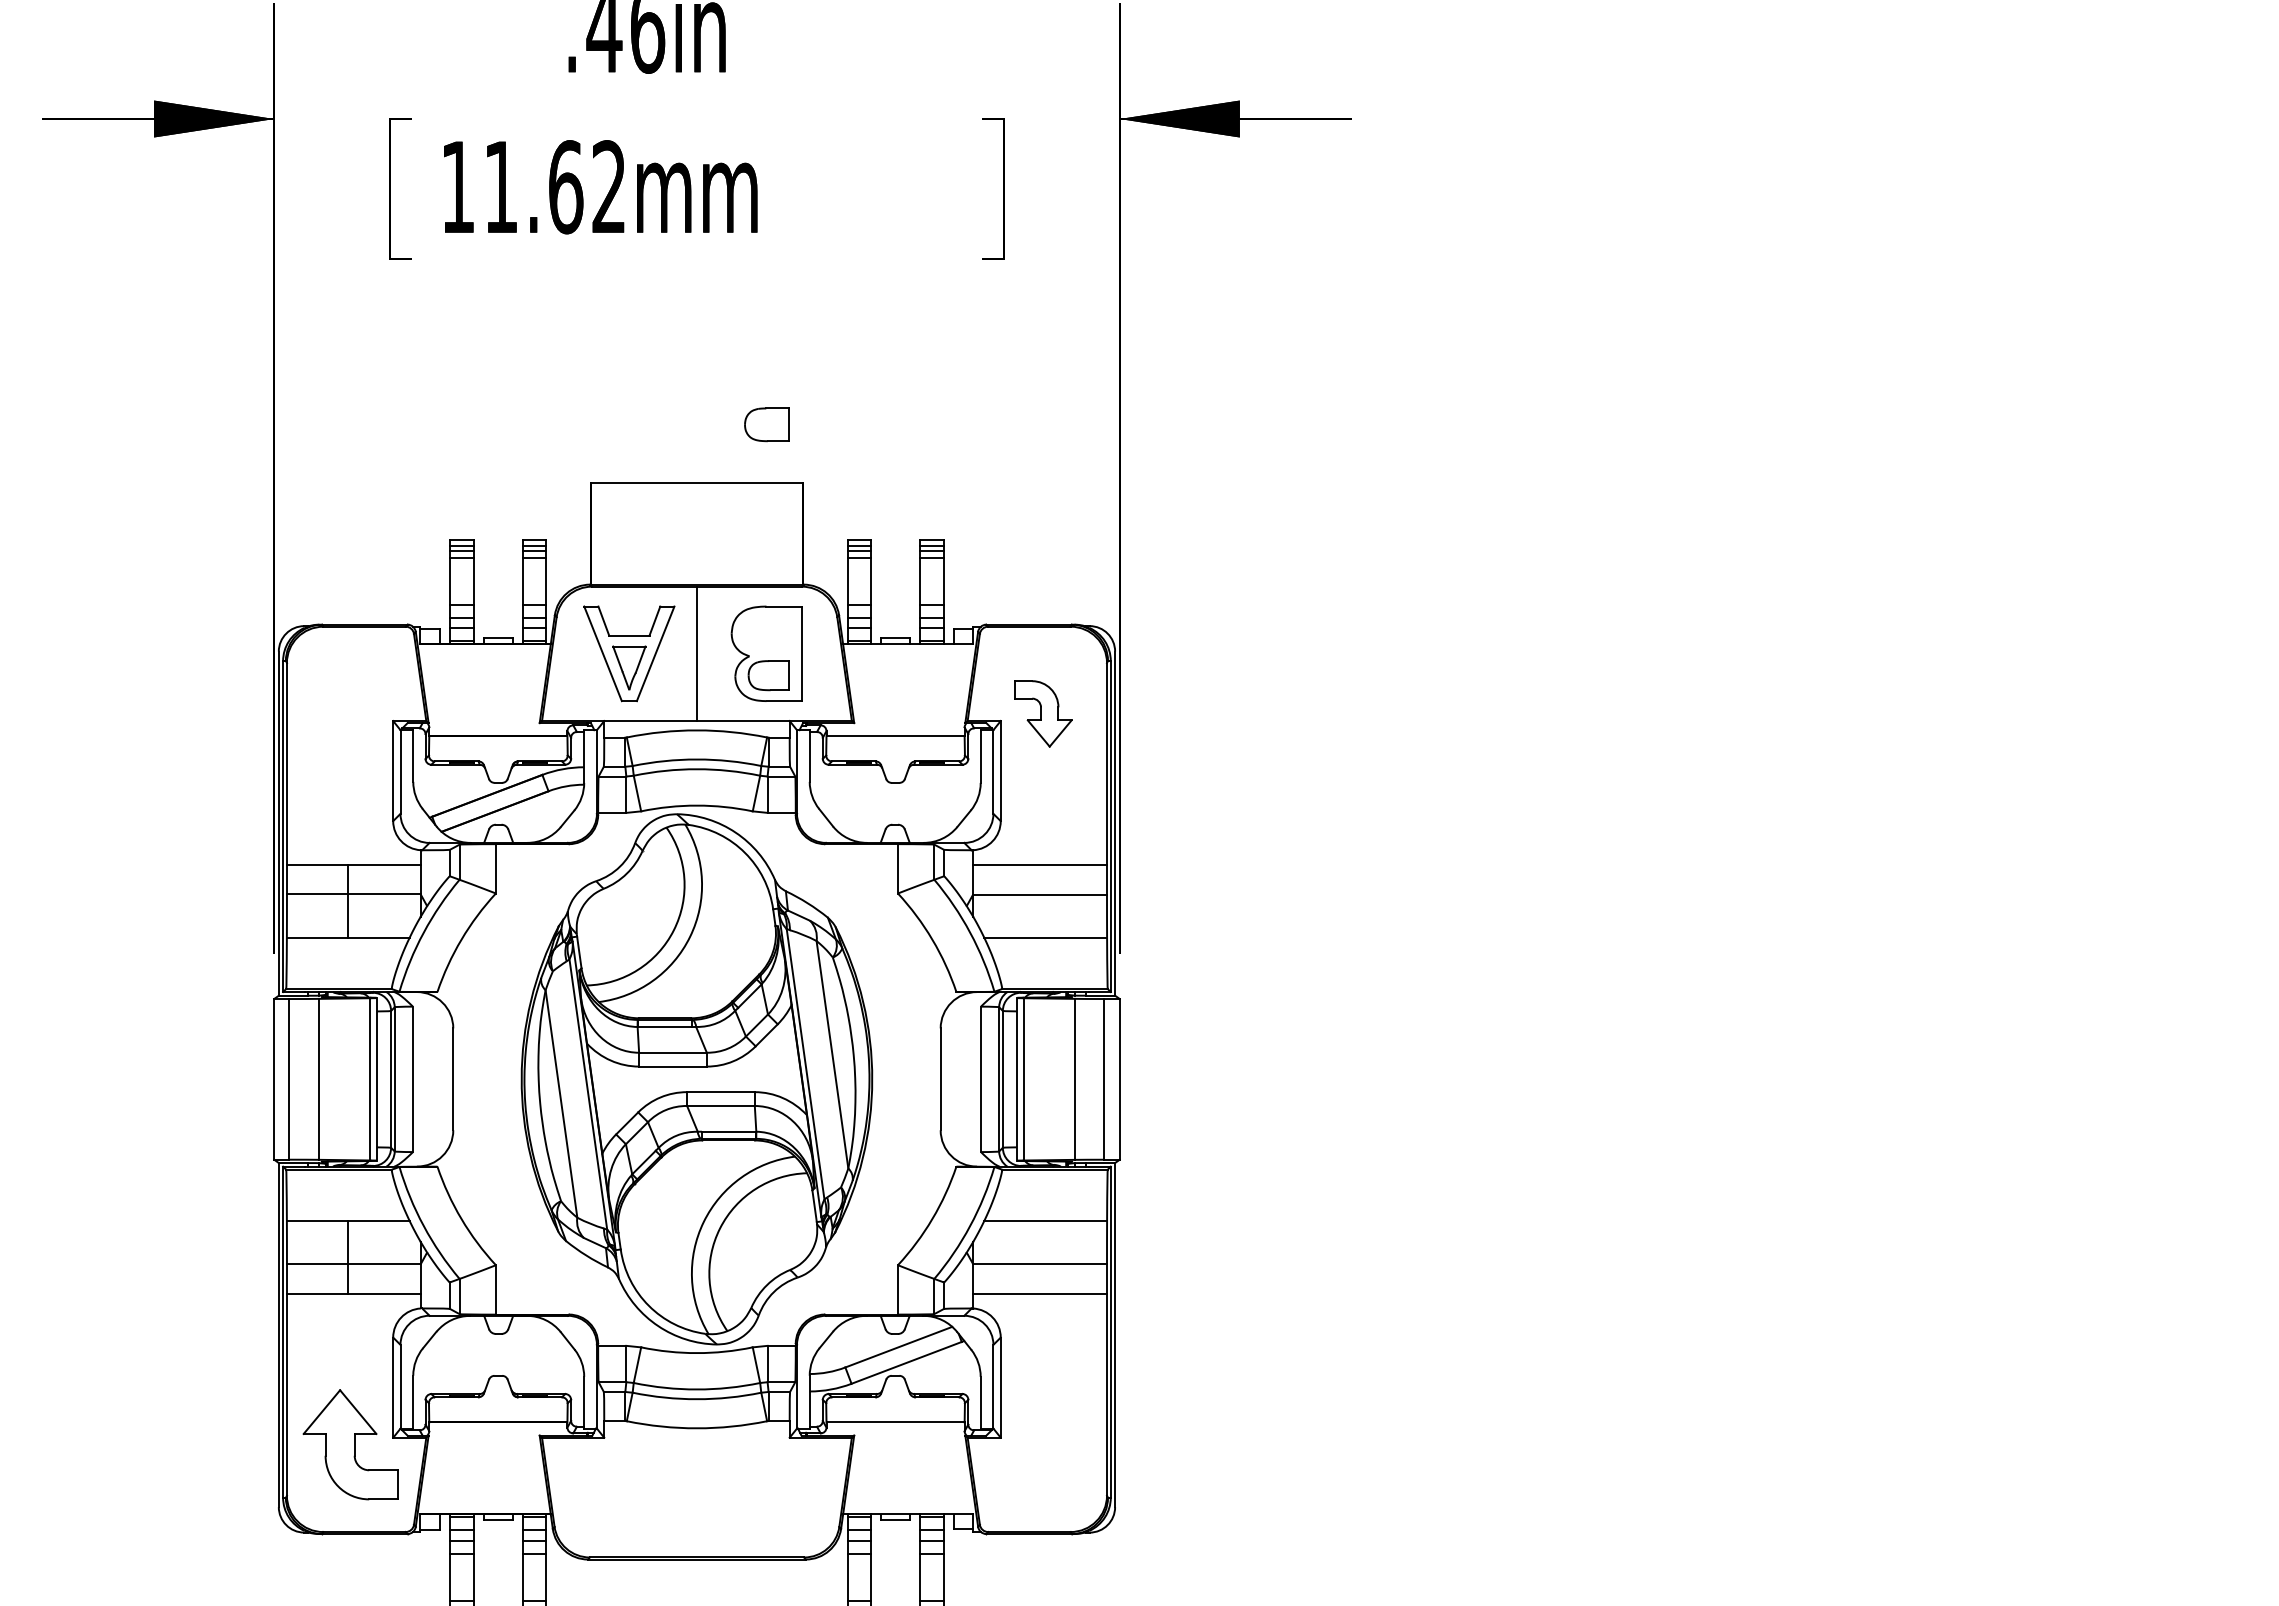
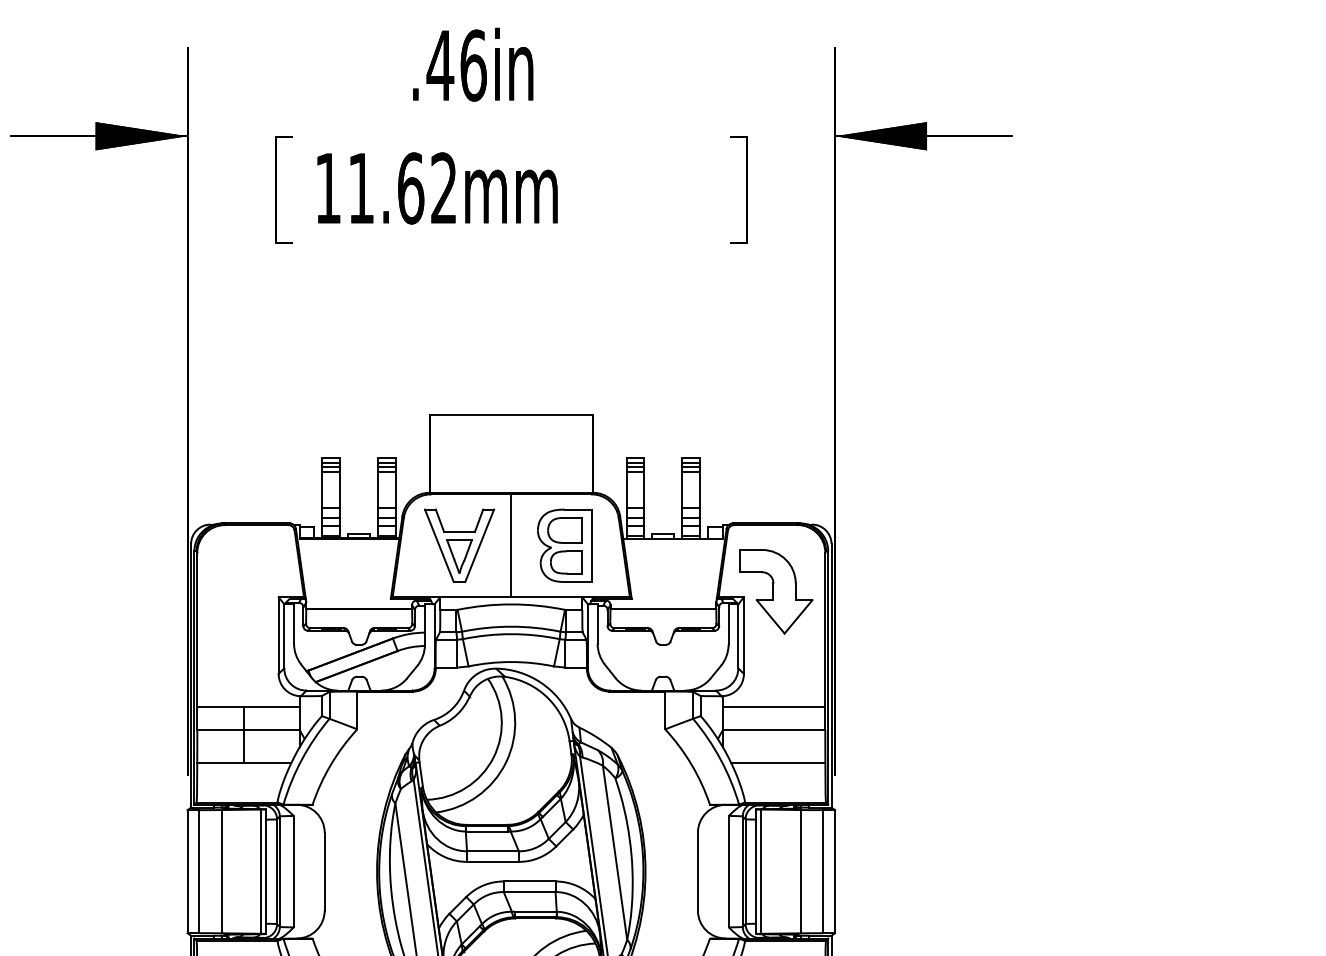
part: (766, 424) -> (564, 530), moved
part: (1043, 713) -> (776, 591), size x1.67

